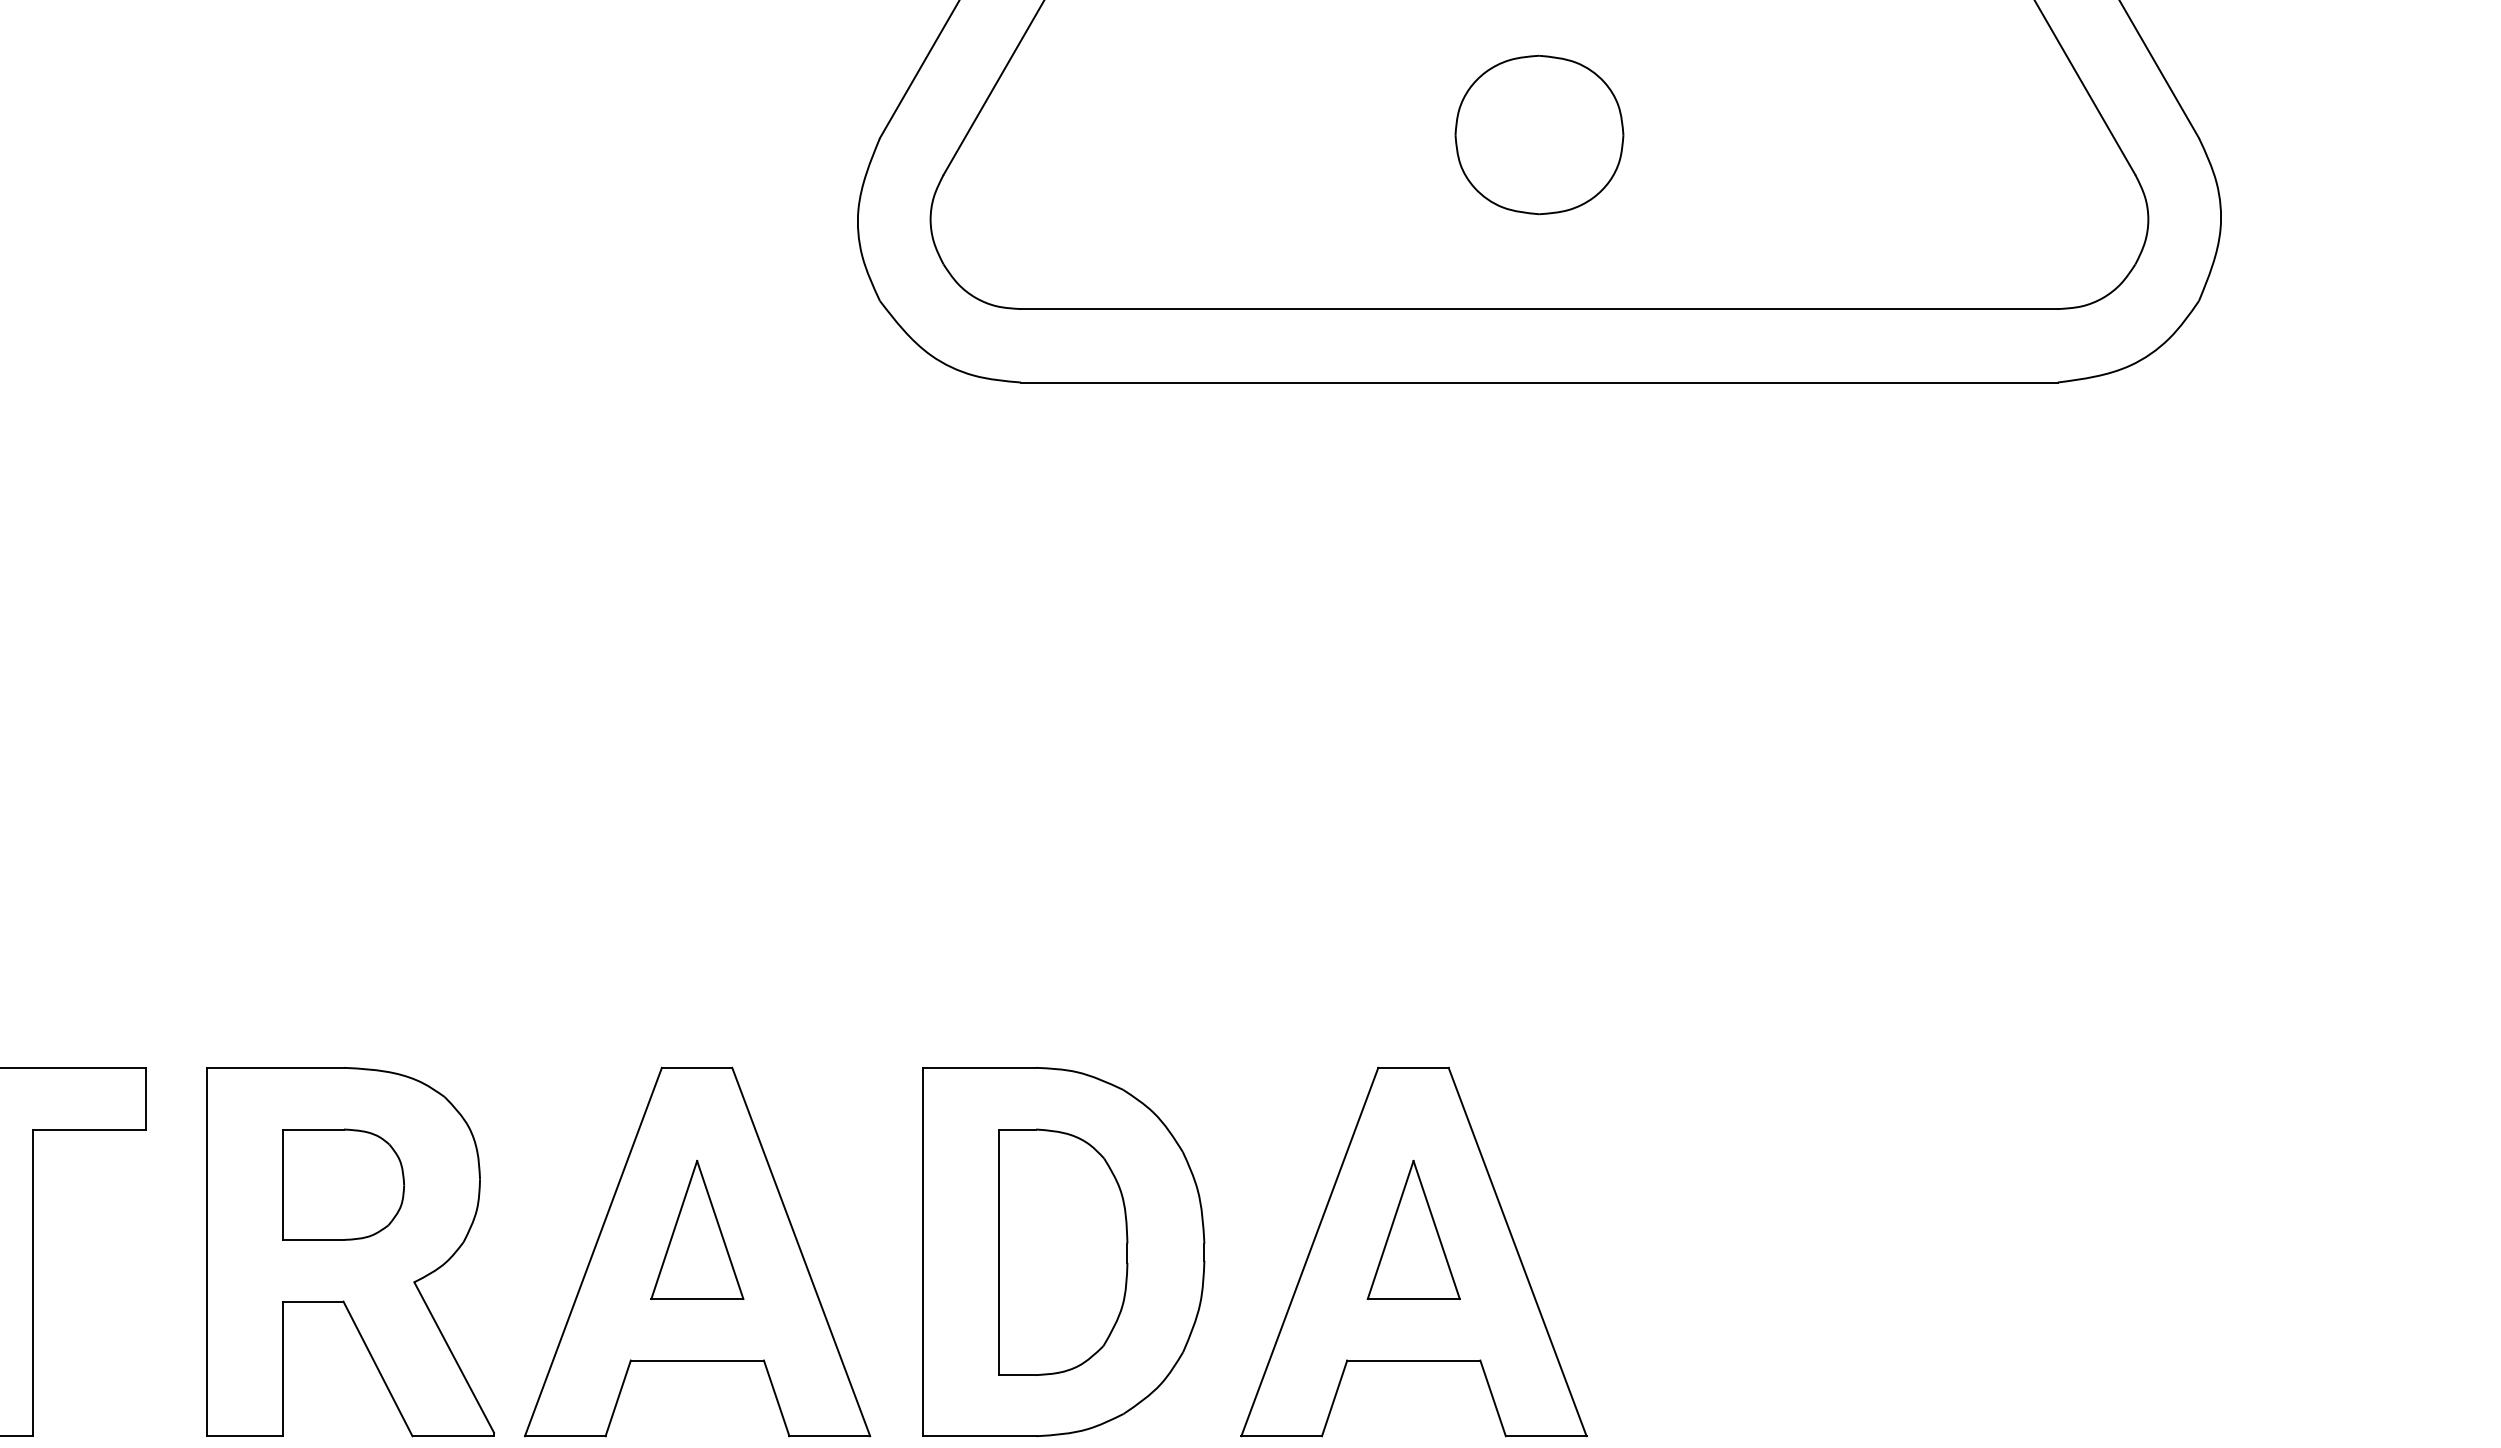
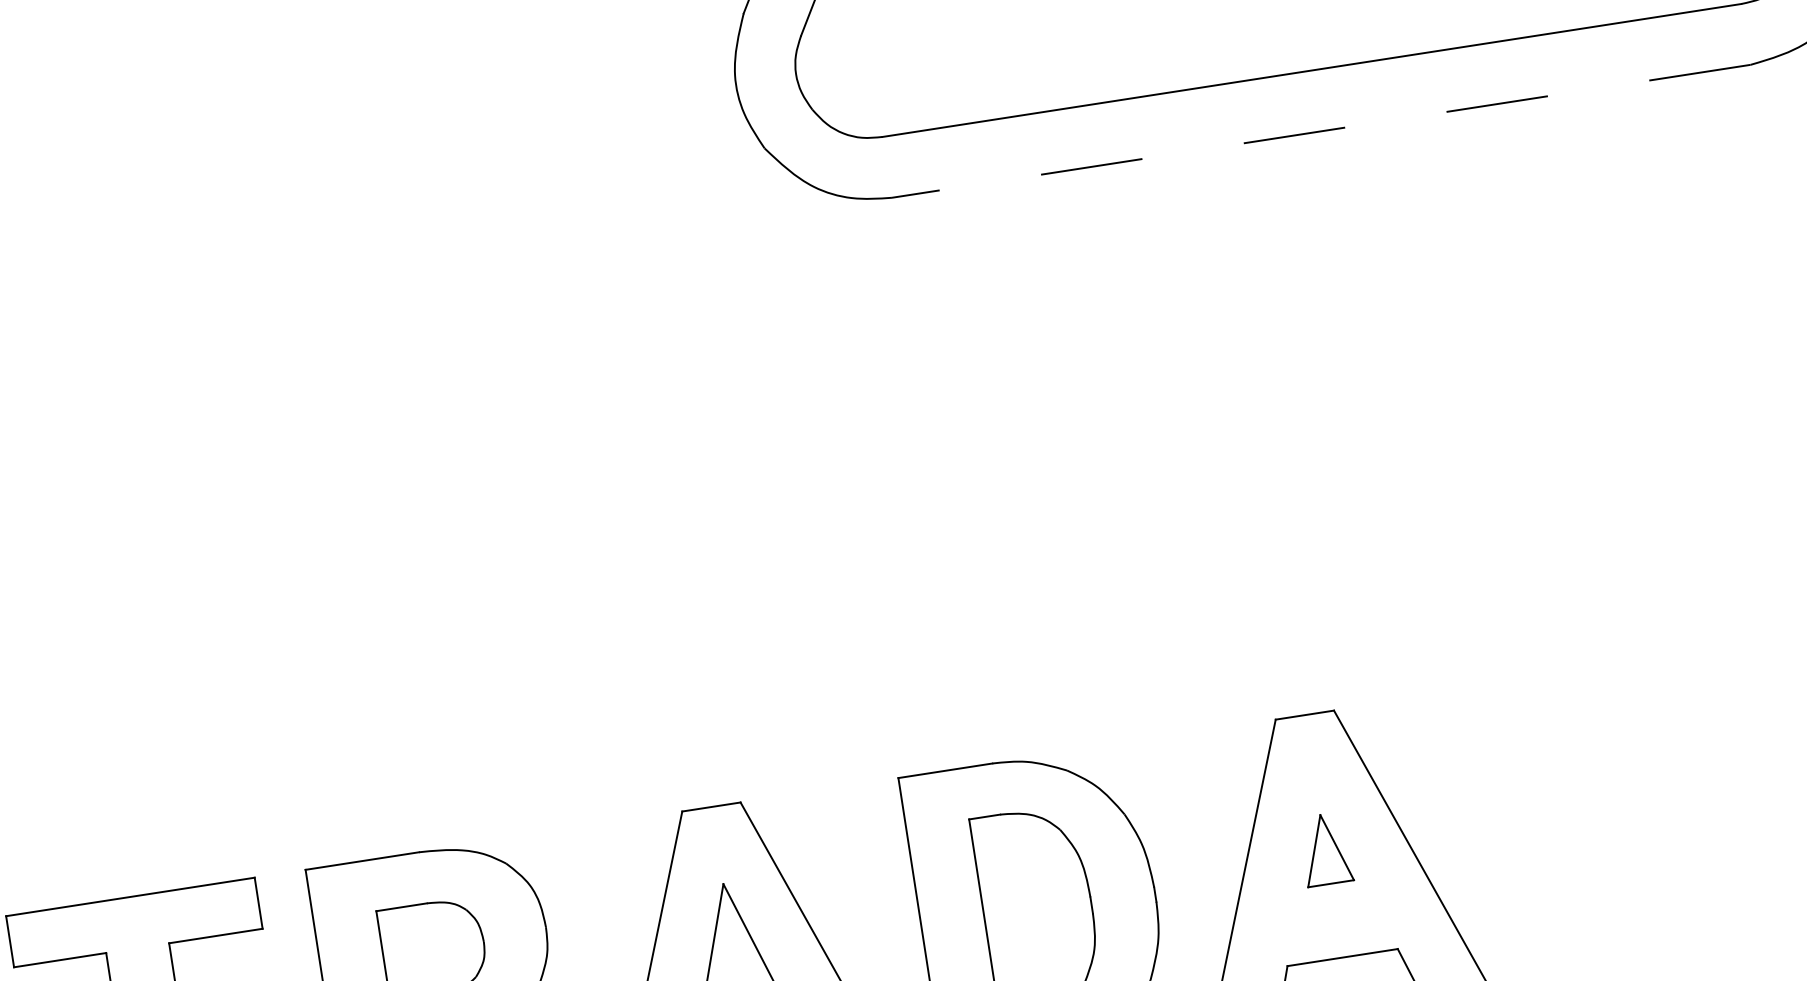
line: (1538, 382) -> (1320, 131), solid -> dashed
part: (1413, 1229) -> (1325, 849), size x0.6

